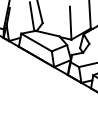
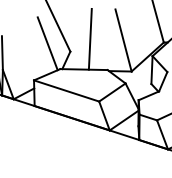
line: (54, 18) -> (90, 38), added

